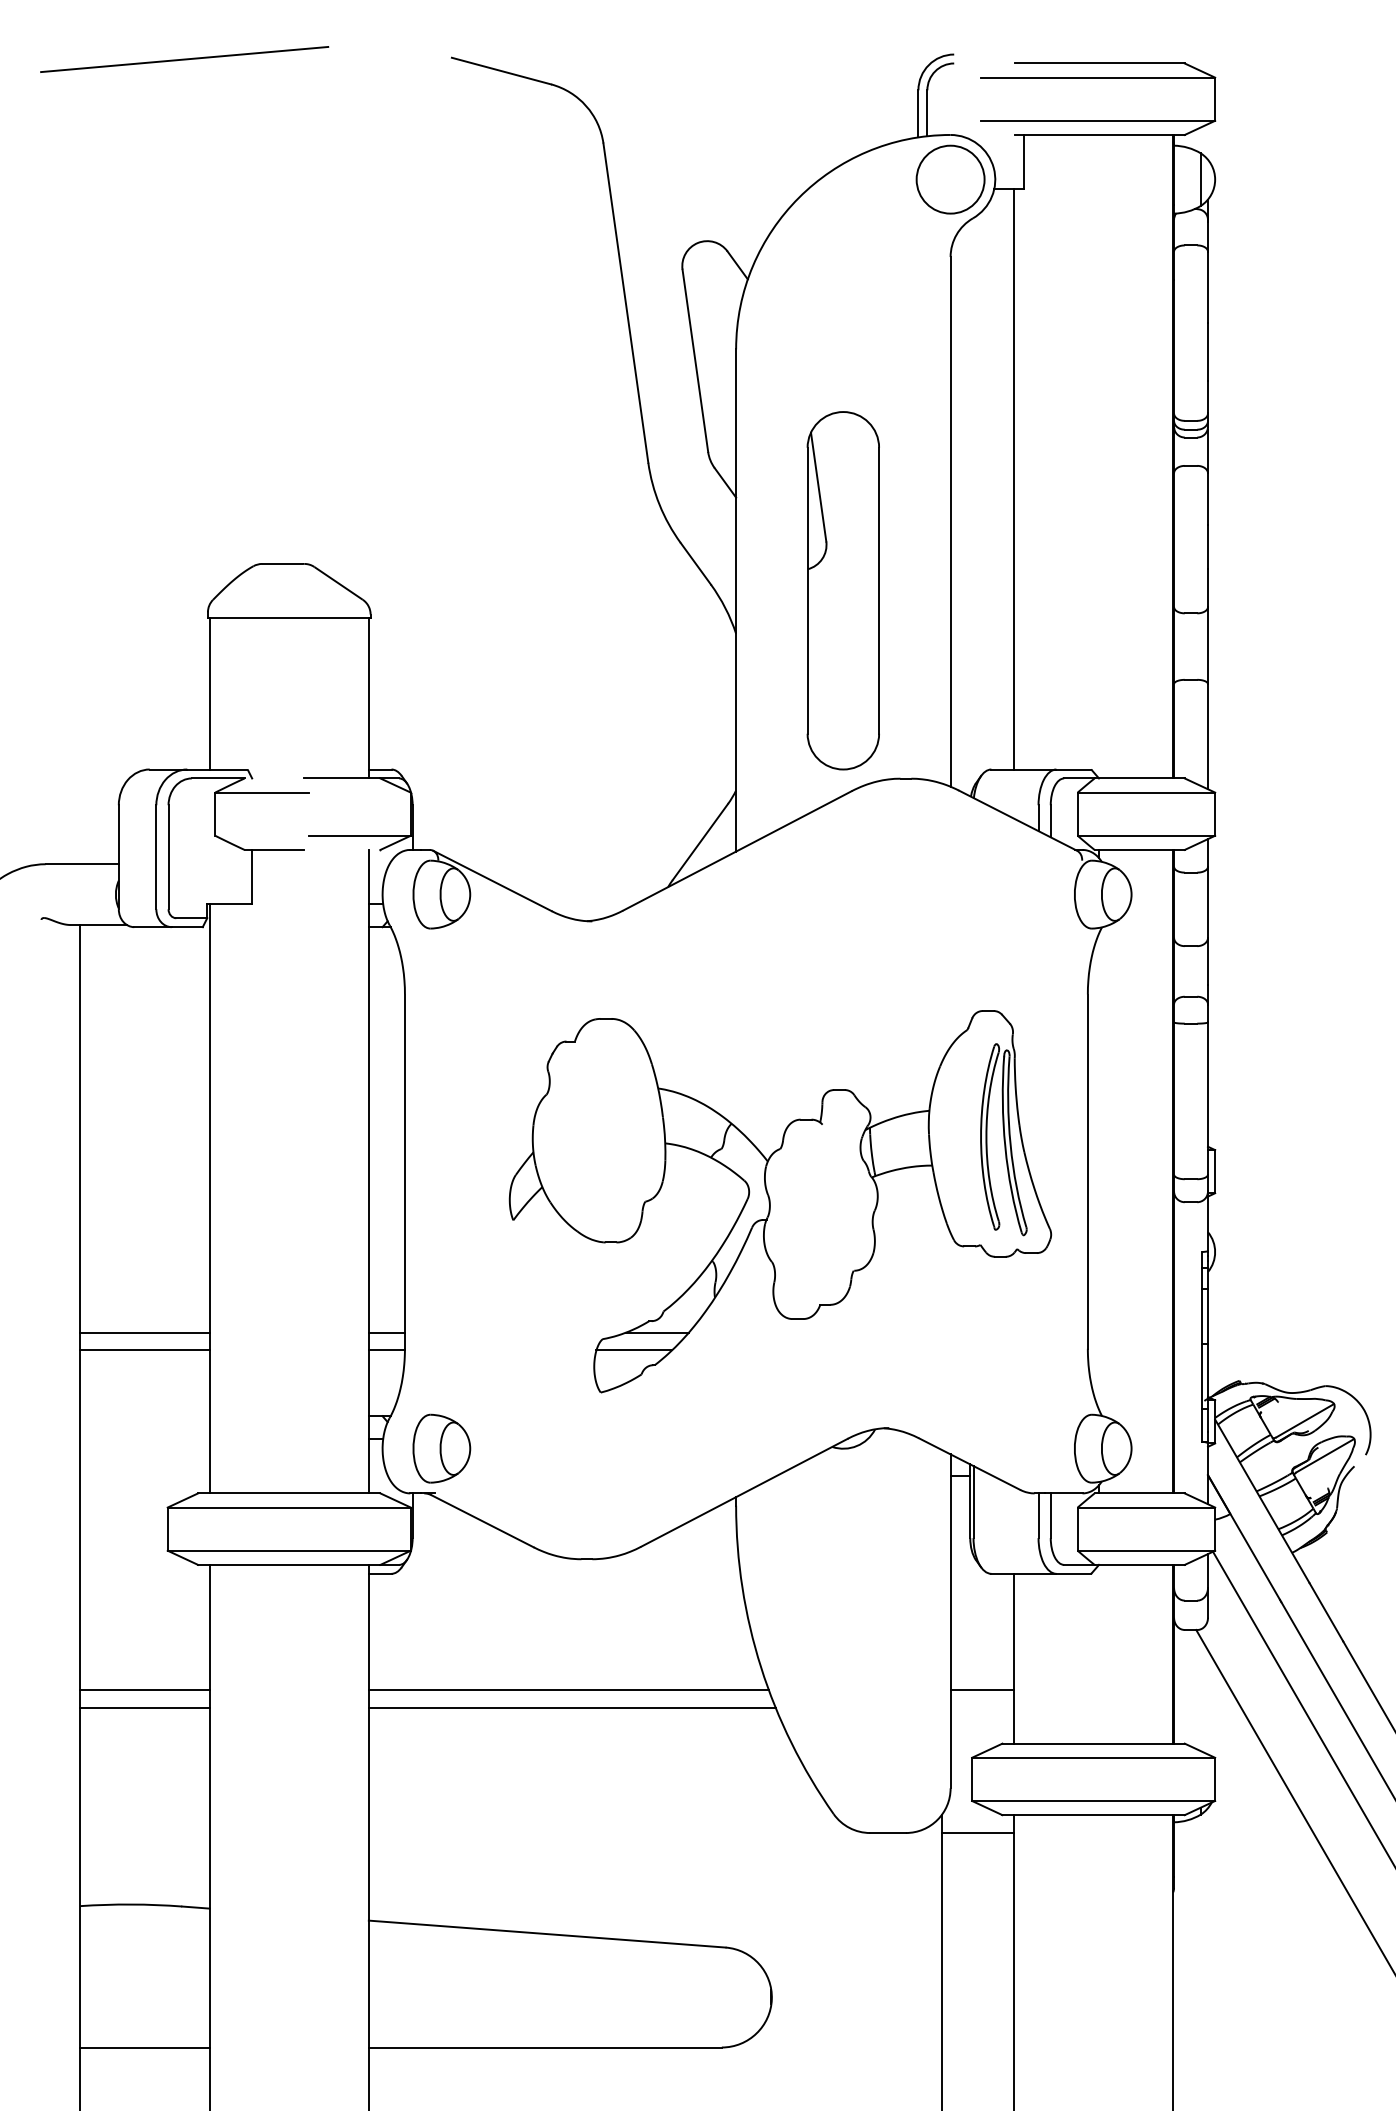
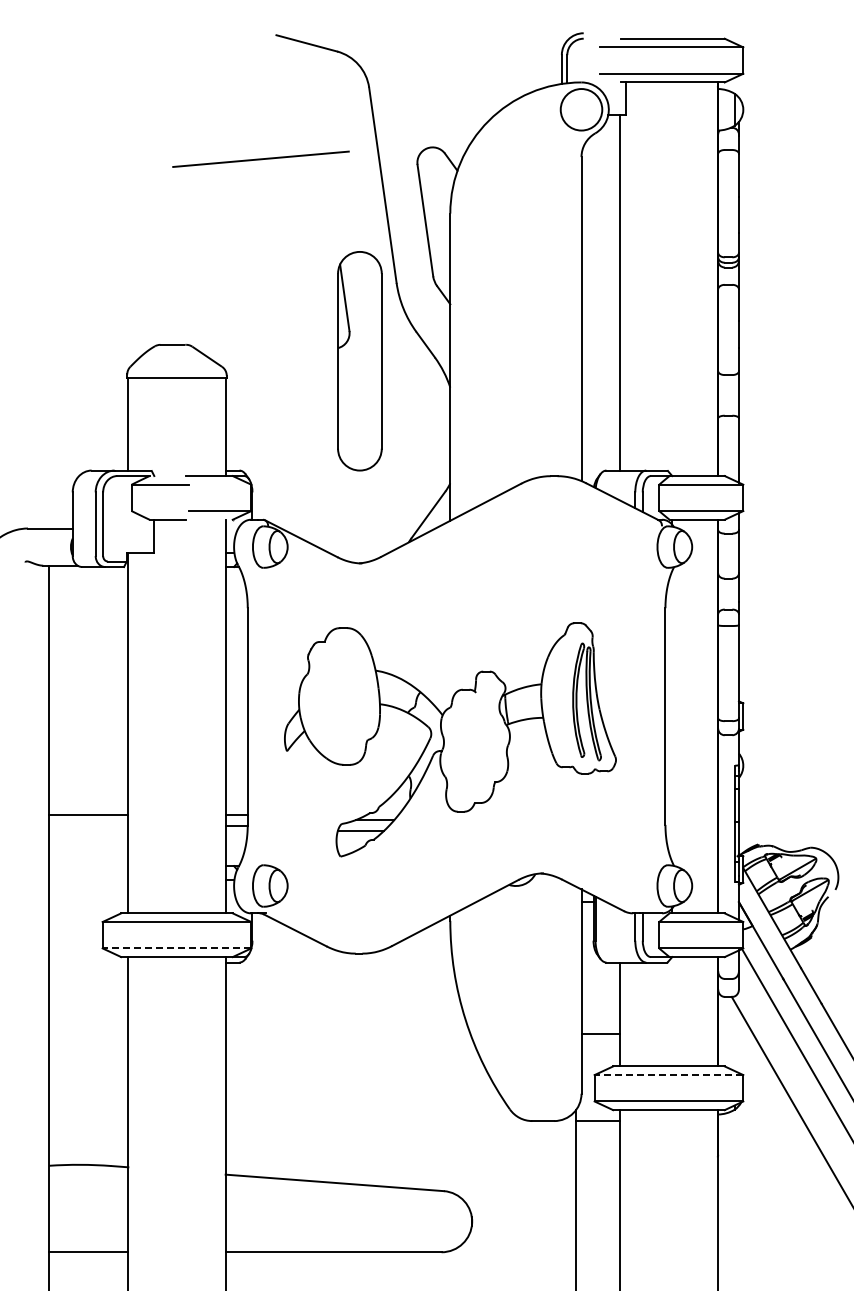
line: (183, 58) -> (260, 158), moved
part: (842, 591) -> (359, 361), moved
part: (780, 1201) -> (450, 739), moved
line: (144, 1349) -> (88, 825), removed
line: (288, 1550) -> (176, 948), solid -> dashed
line: (144, 1689) -> (88, 1033), removed
line: (568, 1689) -> (347, 1033), removed
line: (144, 1707) -> (88, 1044), removed
line: (571, 1707) -> (349, 1044), removed
line: (1092, 1758) -> (668, 1075), solid -> dashed

